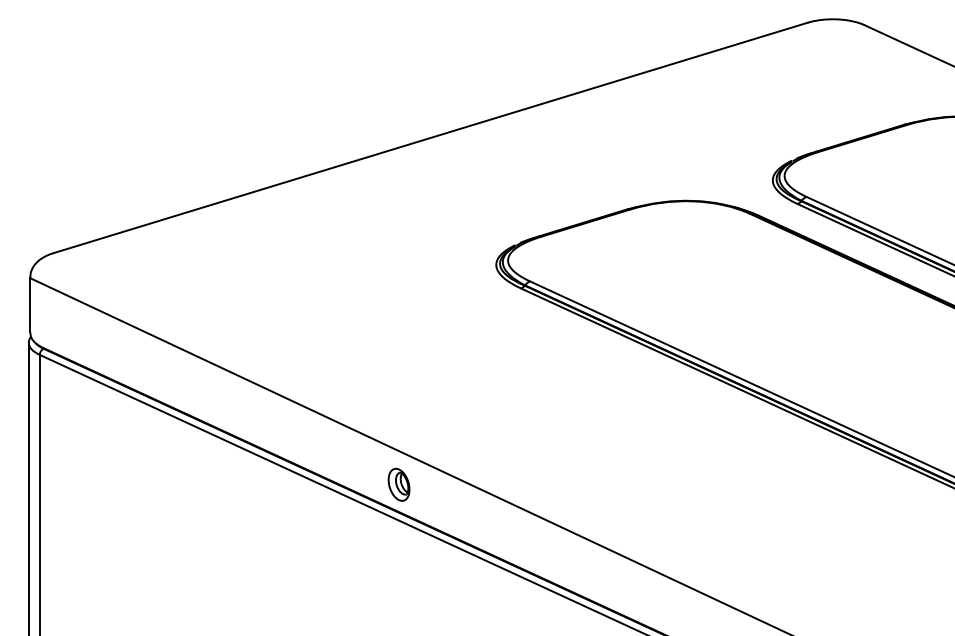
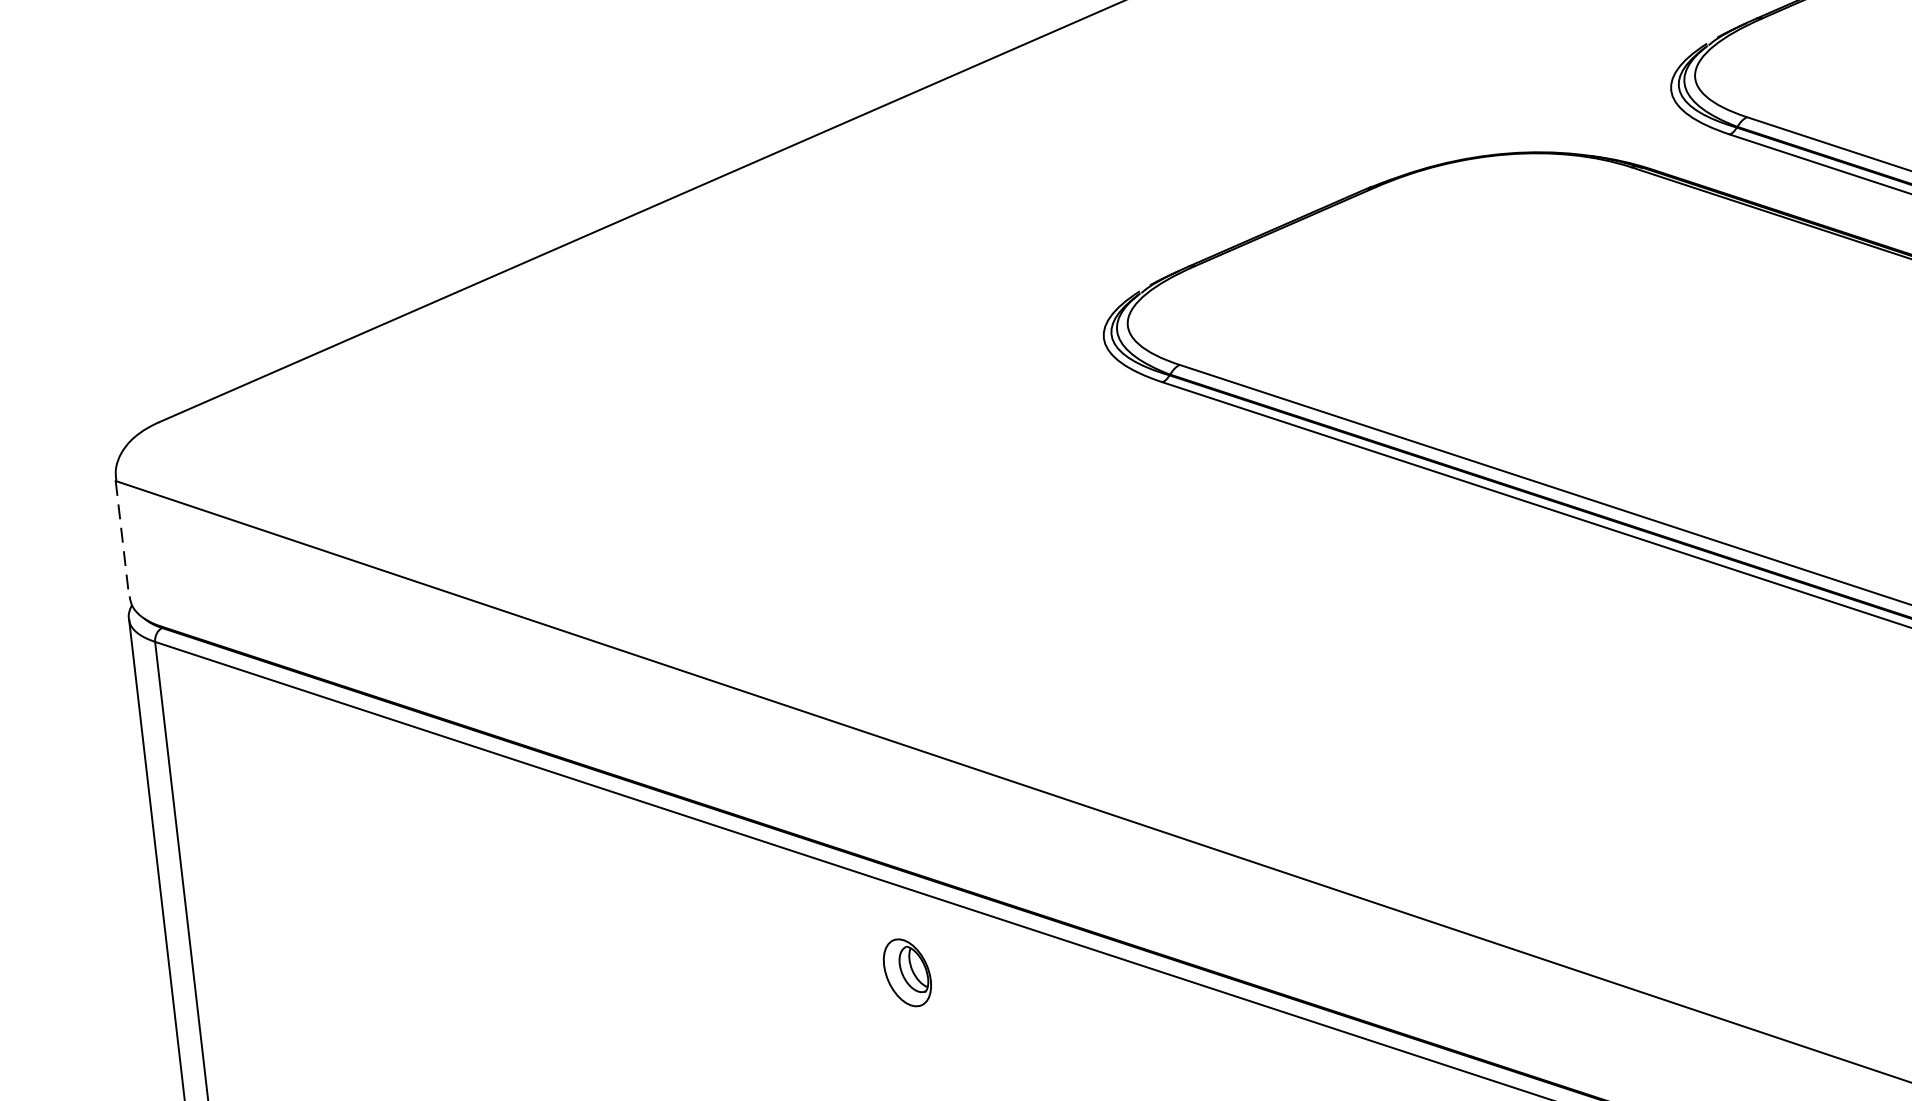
line: (30, 305) -> (123, 539), solid -> dashed
part: (398, 484) -> (906, 972), moved

